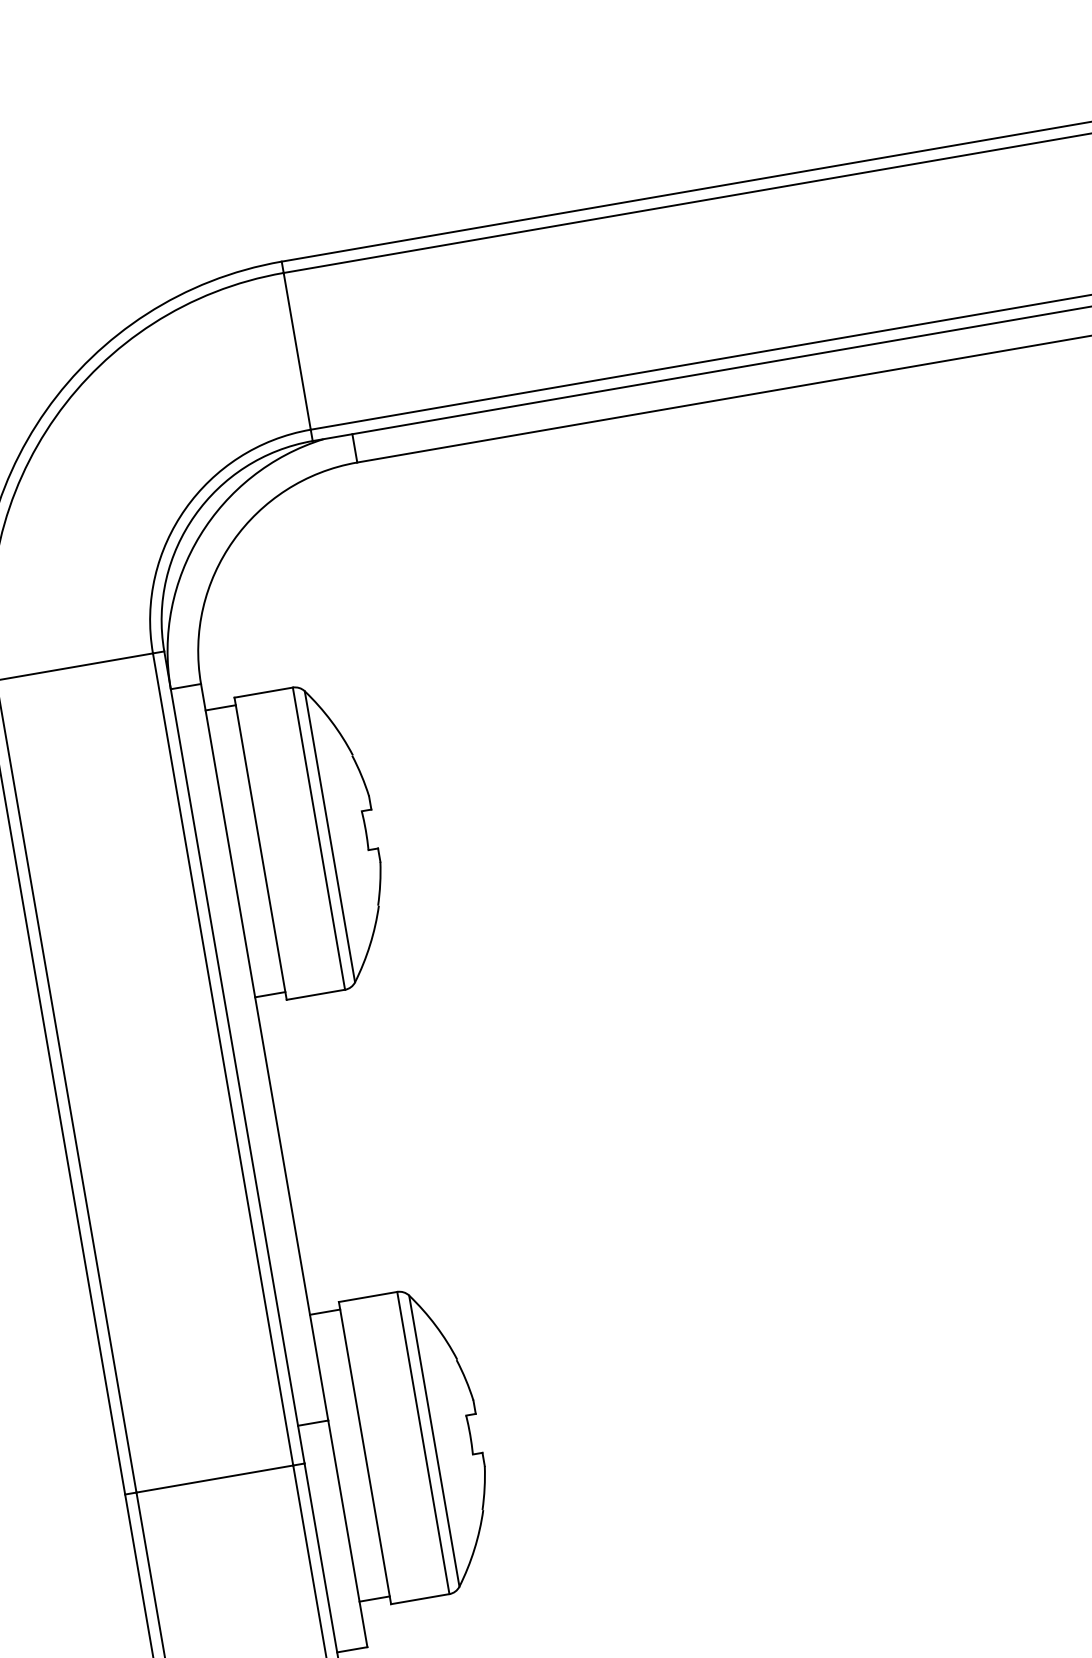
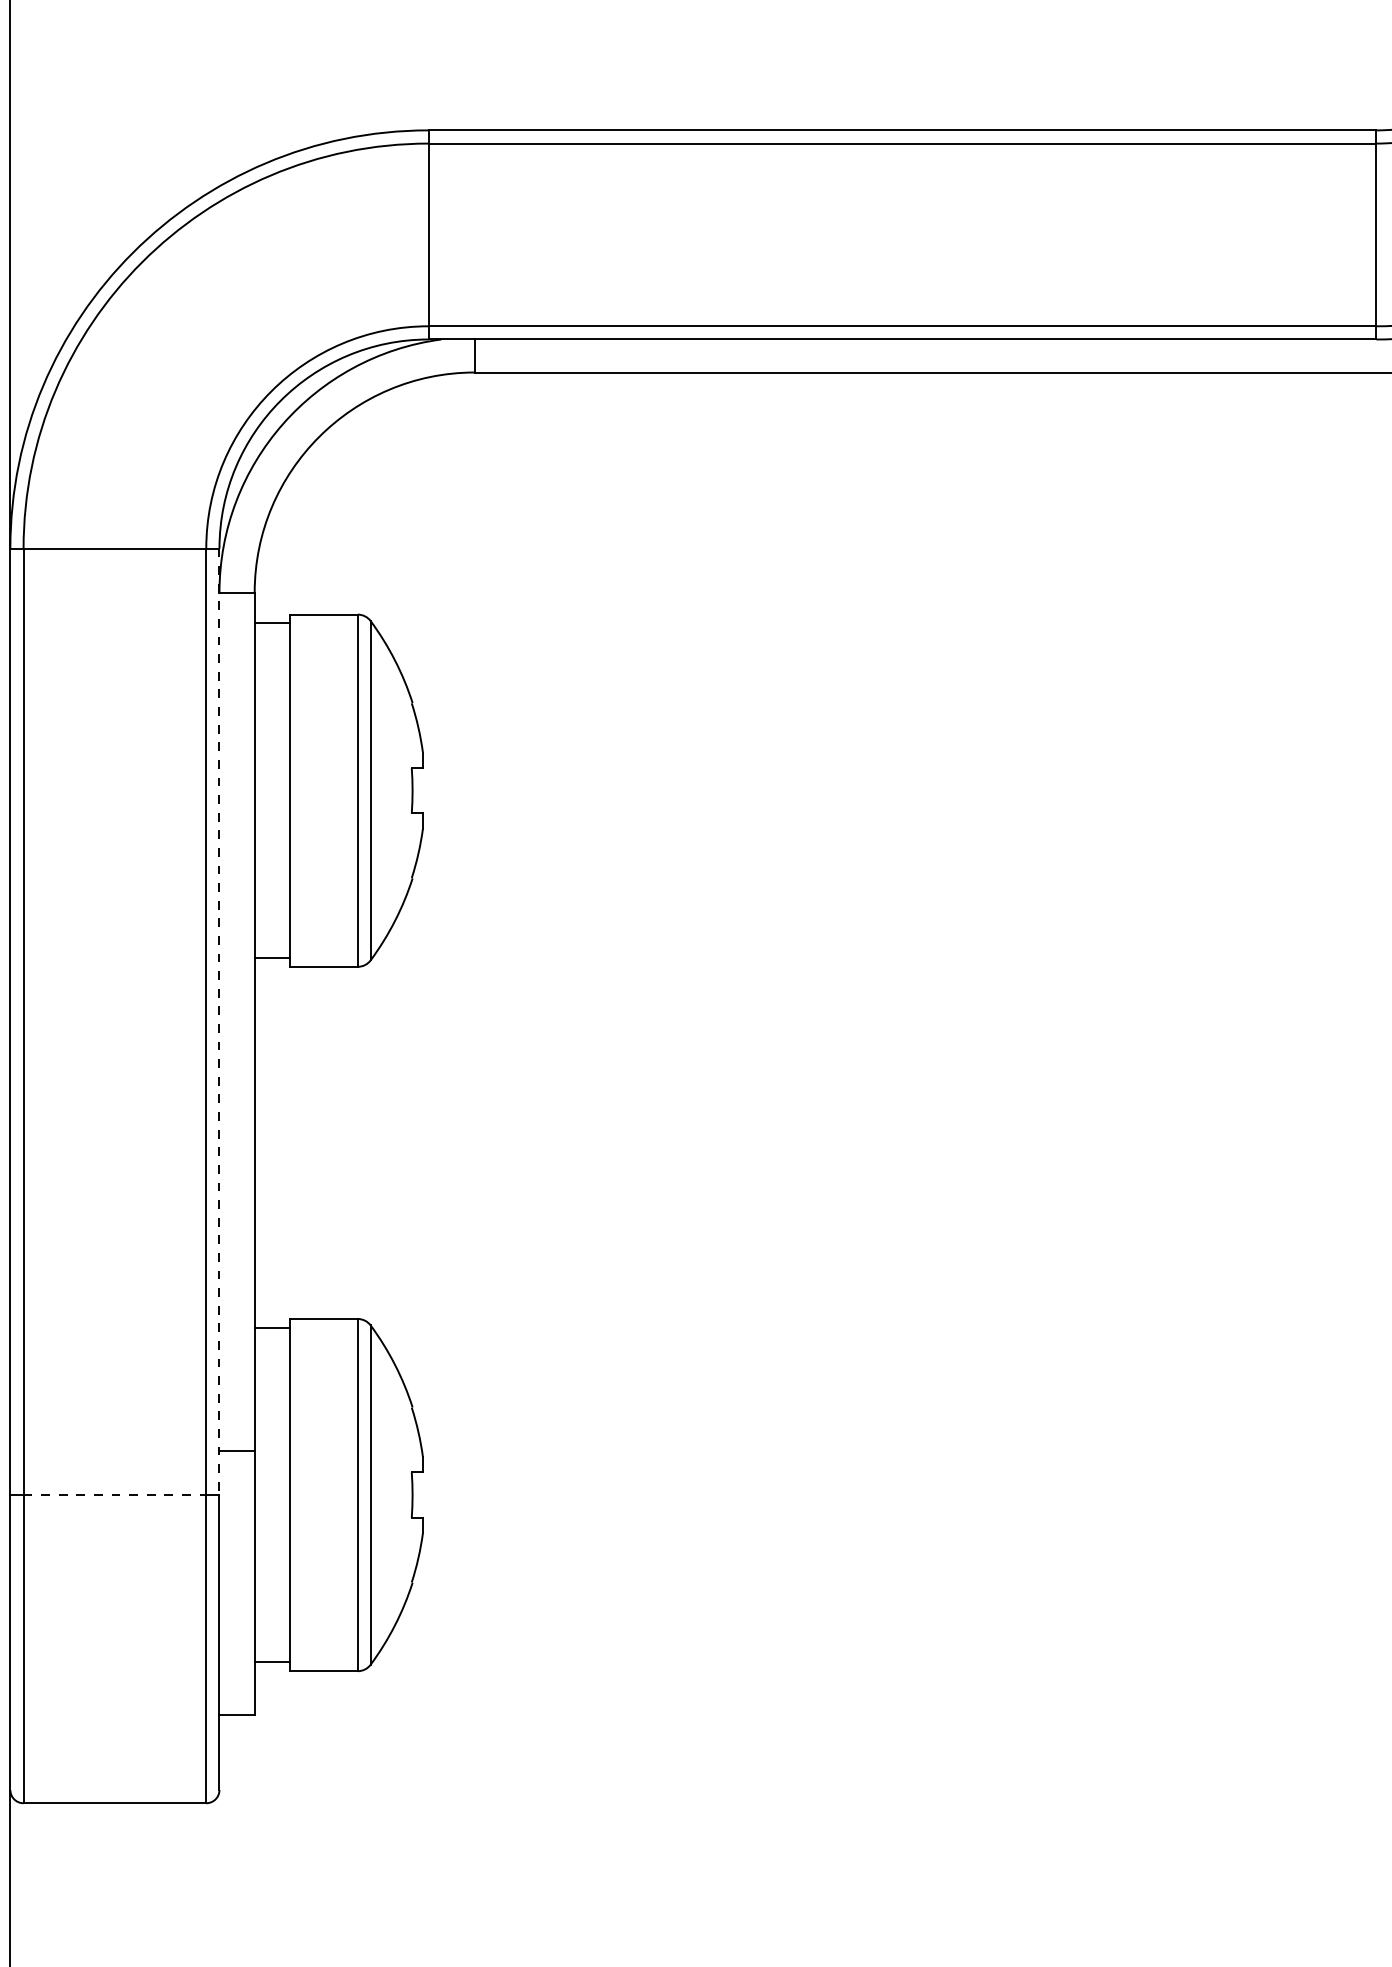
line: (234, 1058) -> (219, 1022), solid -> dashed
line: (215, 1479) -> (115, 1495), solid -> dashed

